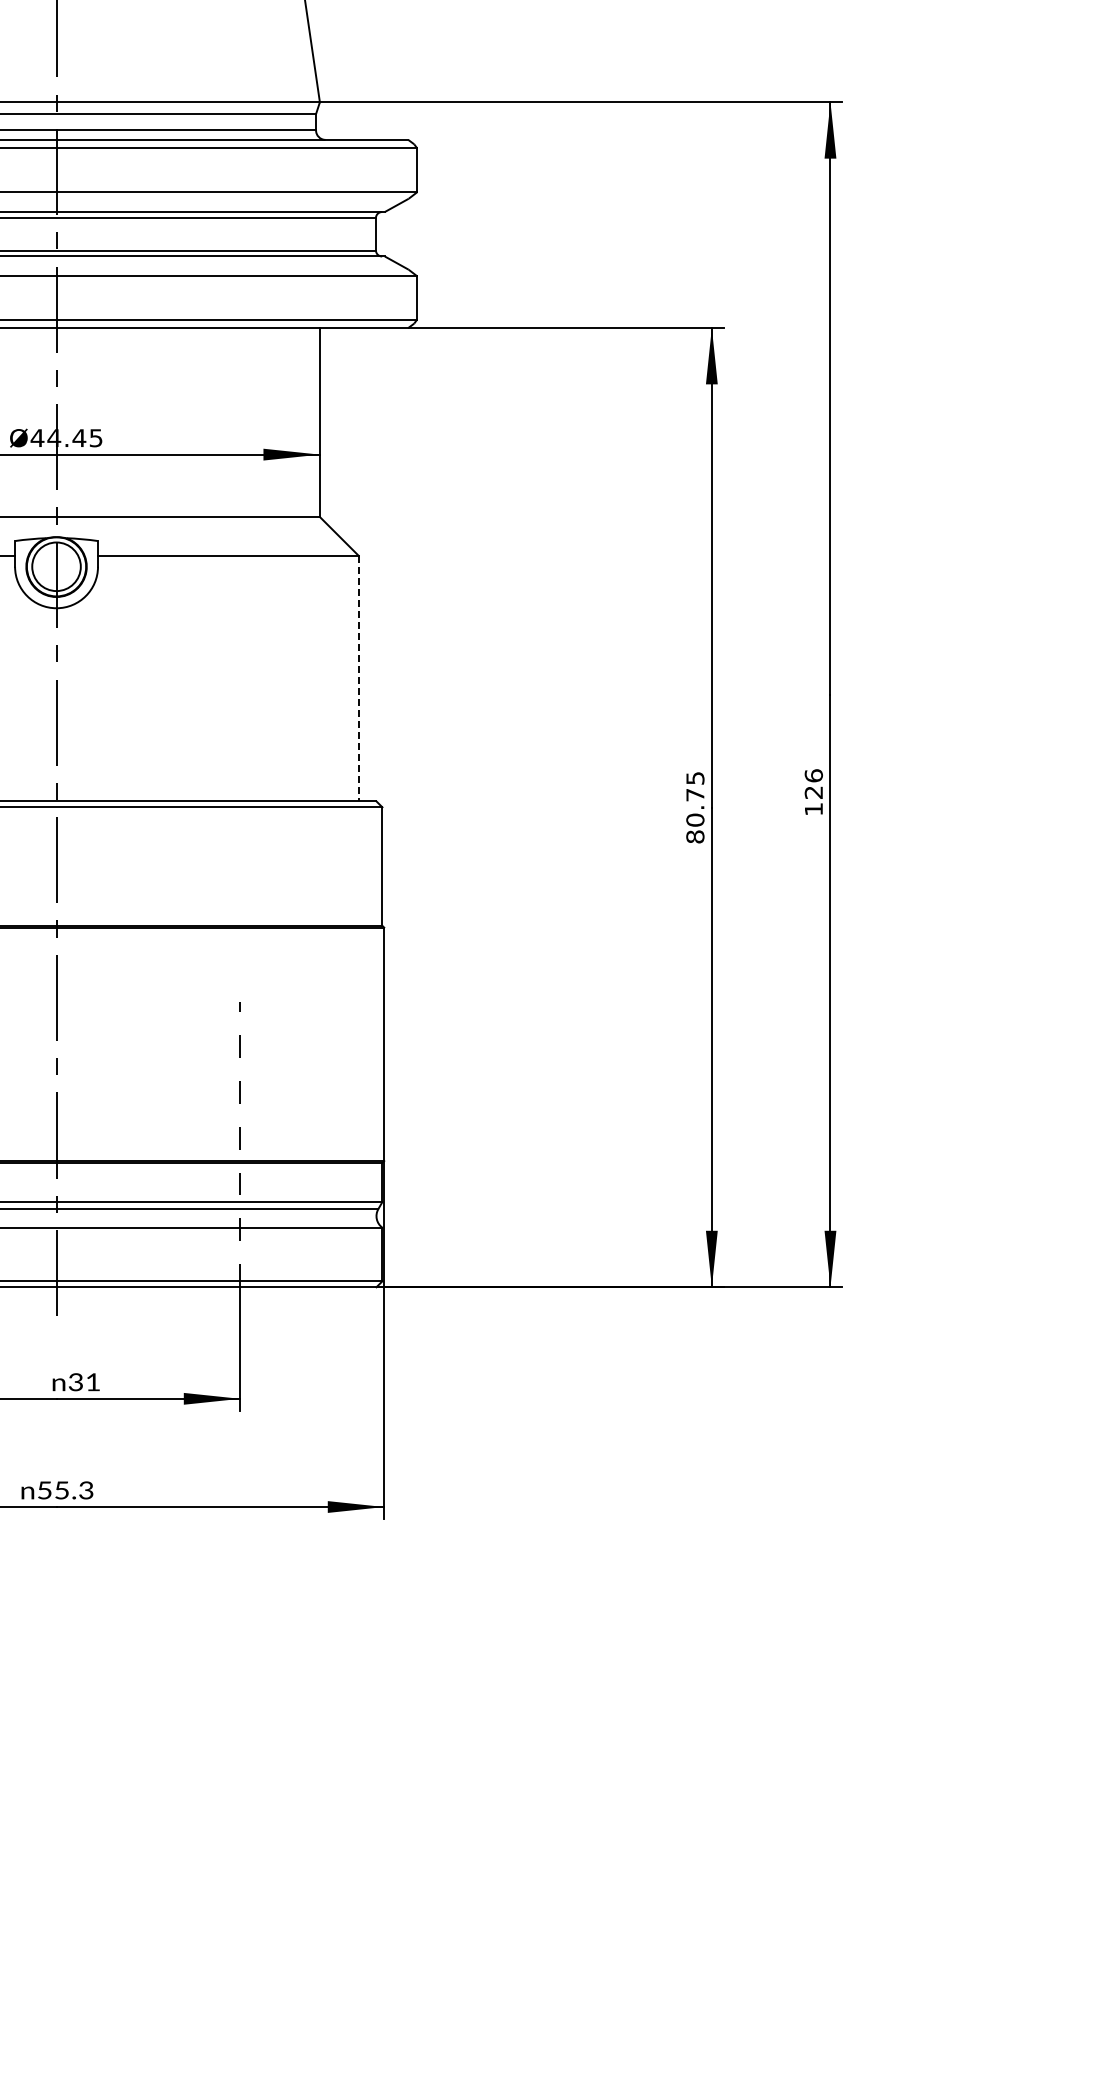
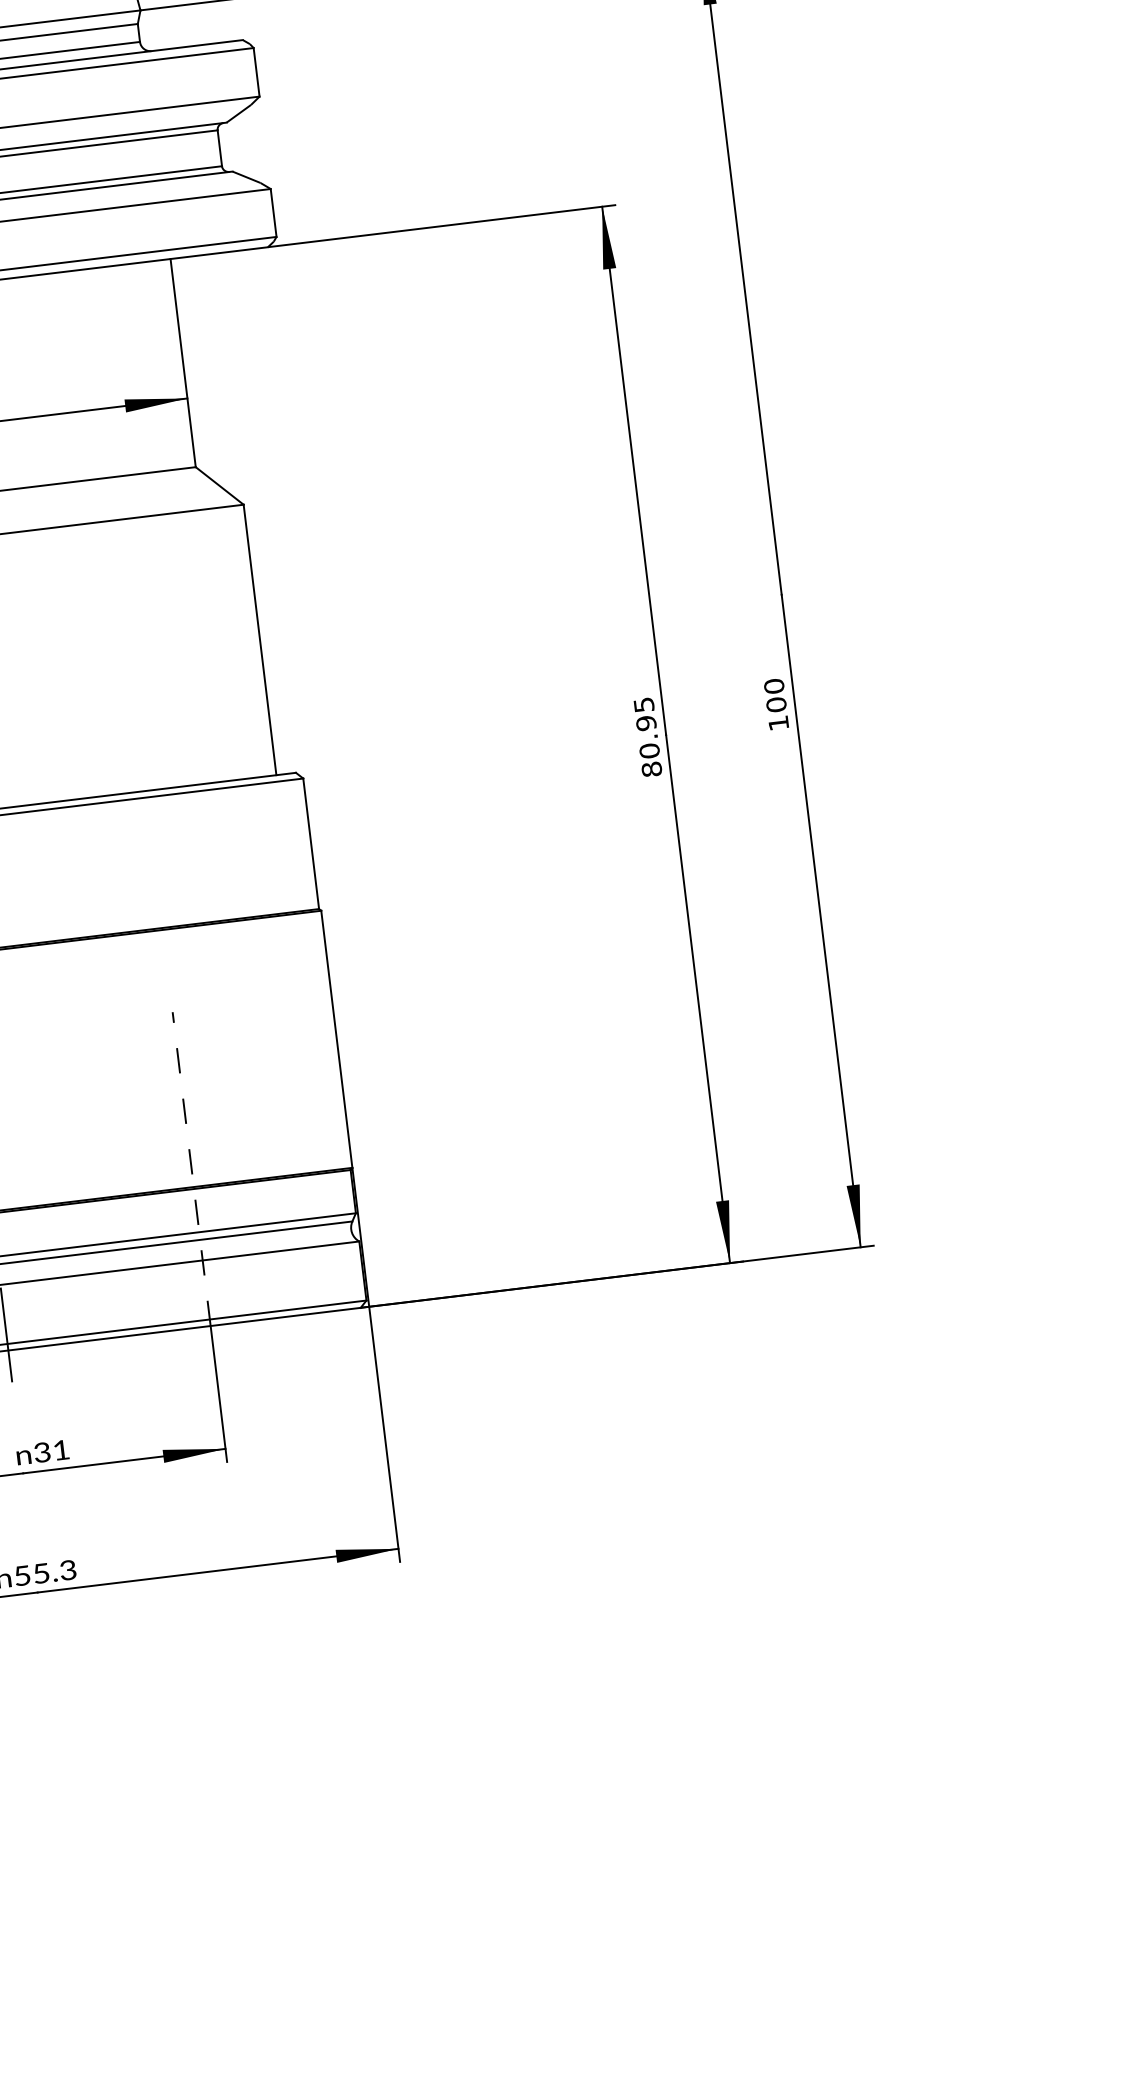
line: (358, 678) -> (259, 639), dashed -> solid
text: (813, 784) -> (774, 695), 126 -> 100
text: (695, 794) -> (646, 722), 80.75 -> 80.95

